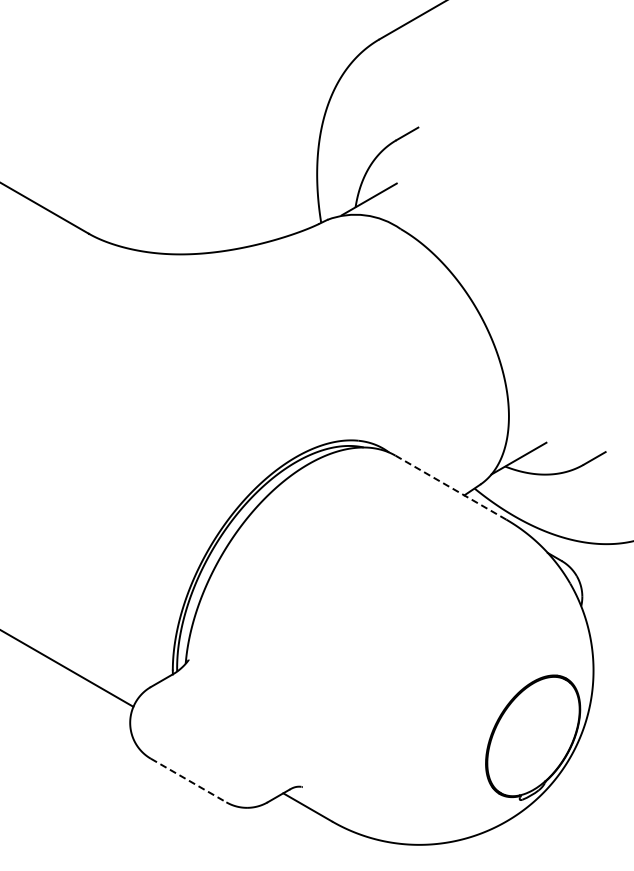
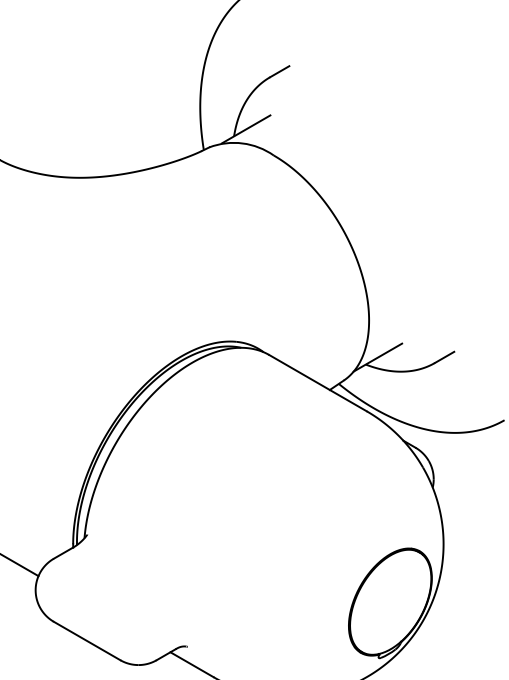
line: (450, 487) -> (317, 383), dashed -> solid
line: (188, 780) -> (86, 640), dashed -> solid

